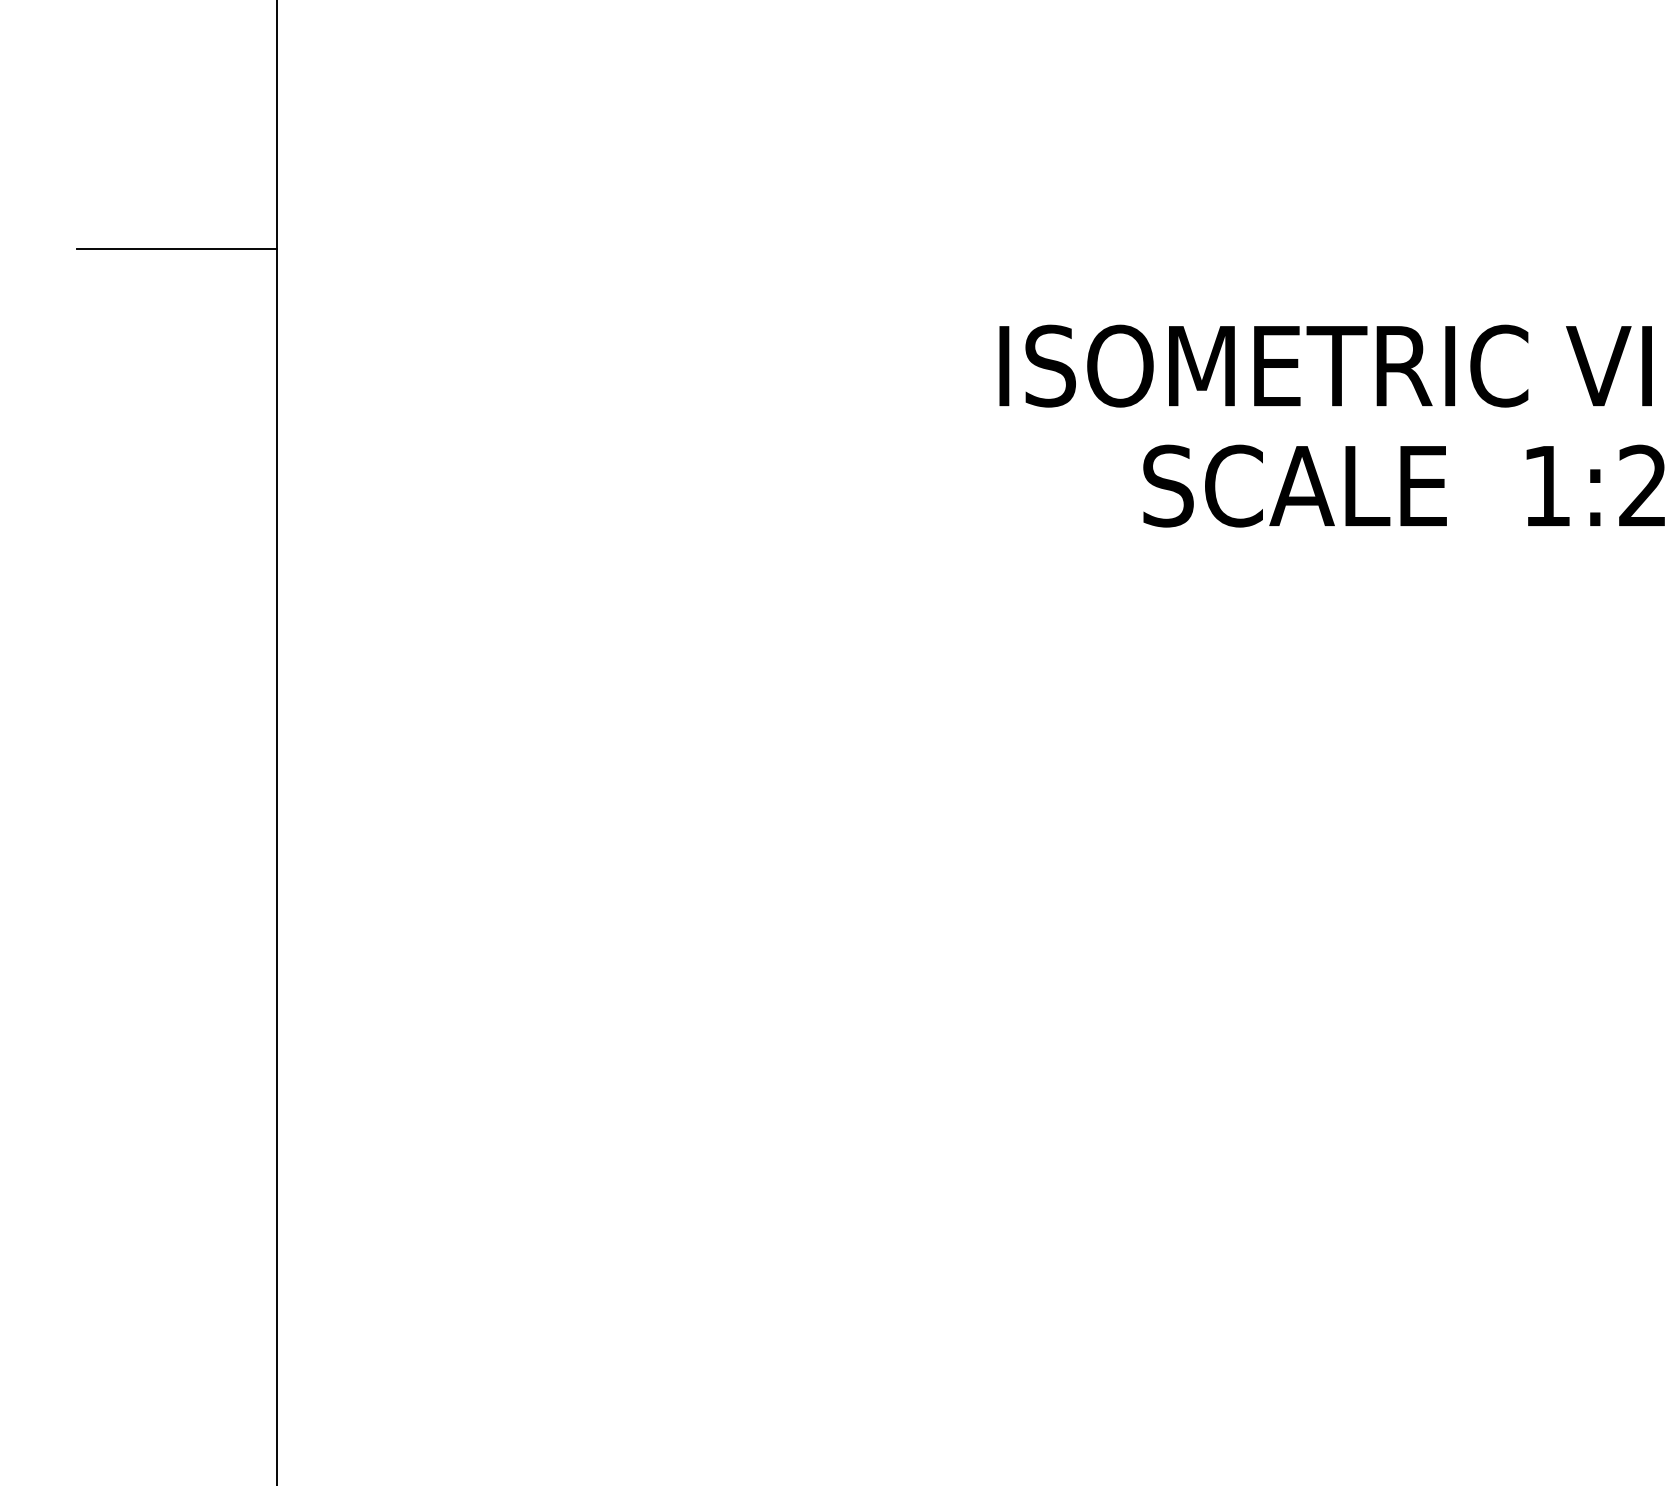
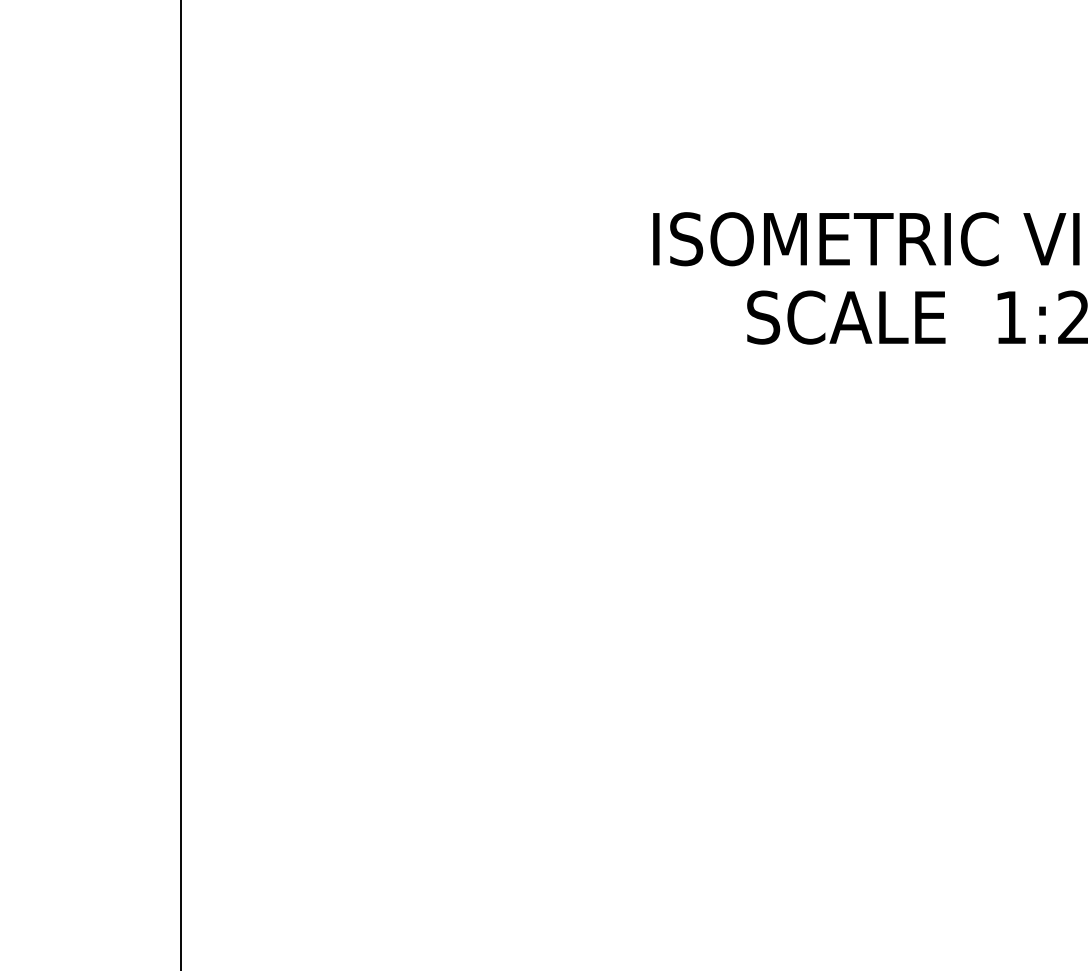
line: (176, 248) -> (115, 162), removed

